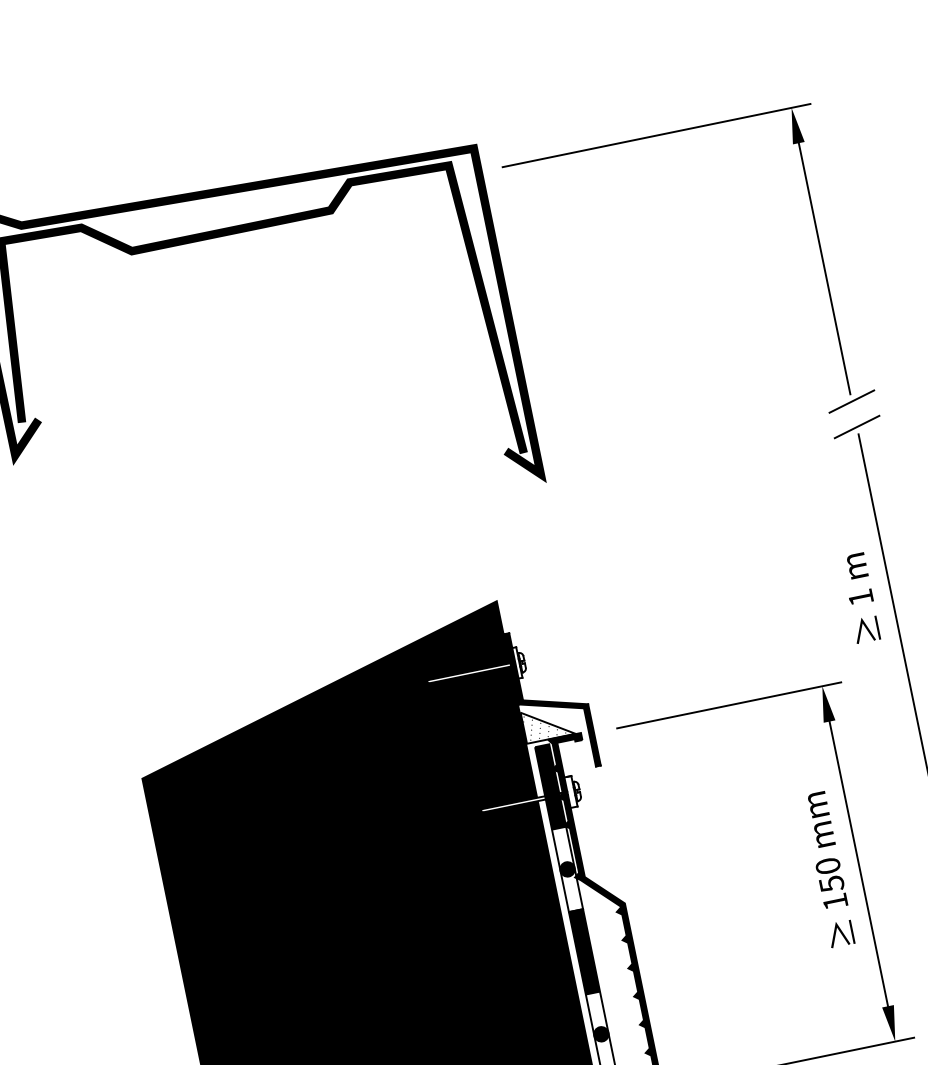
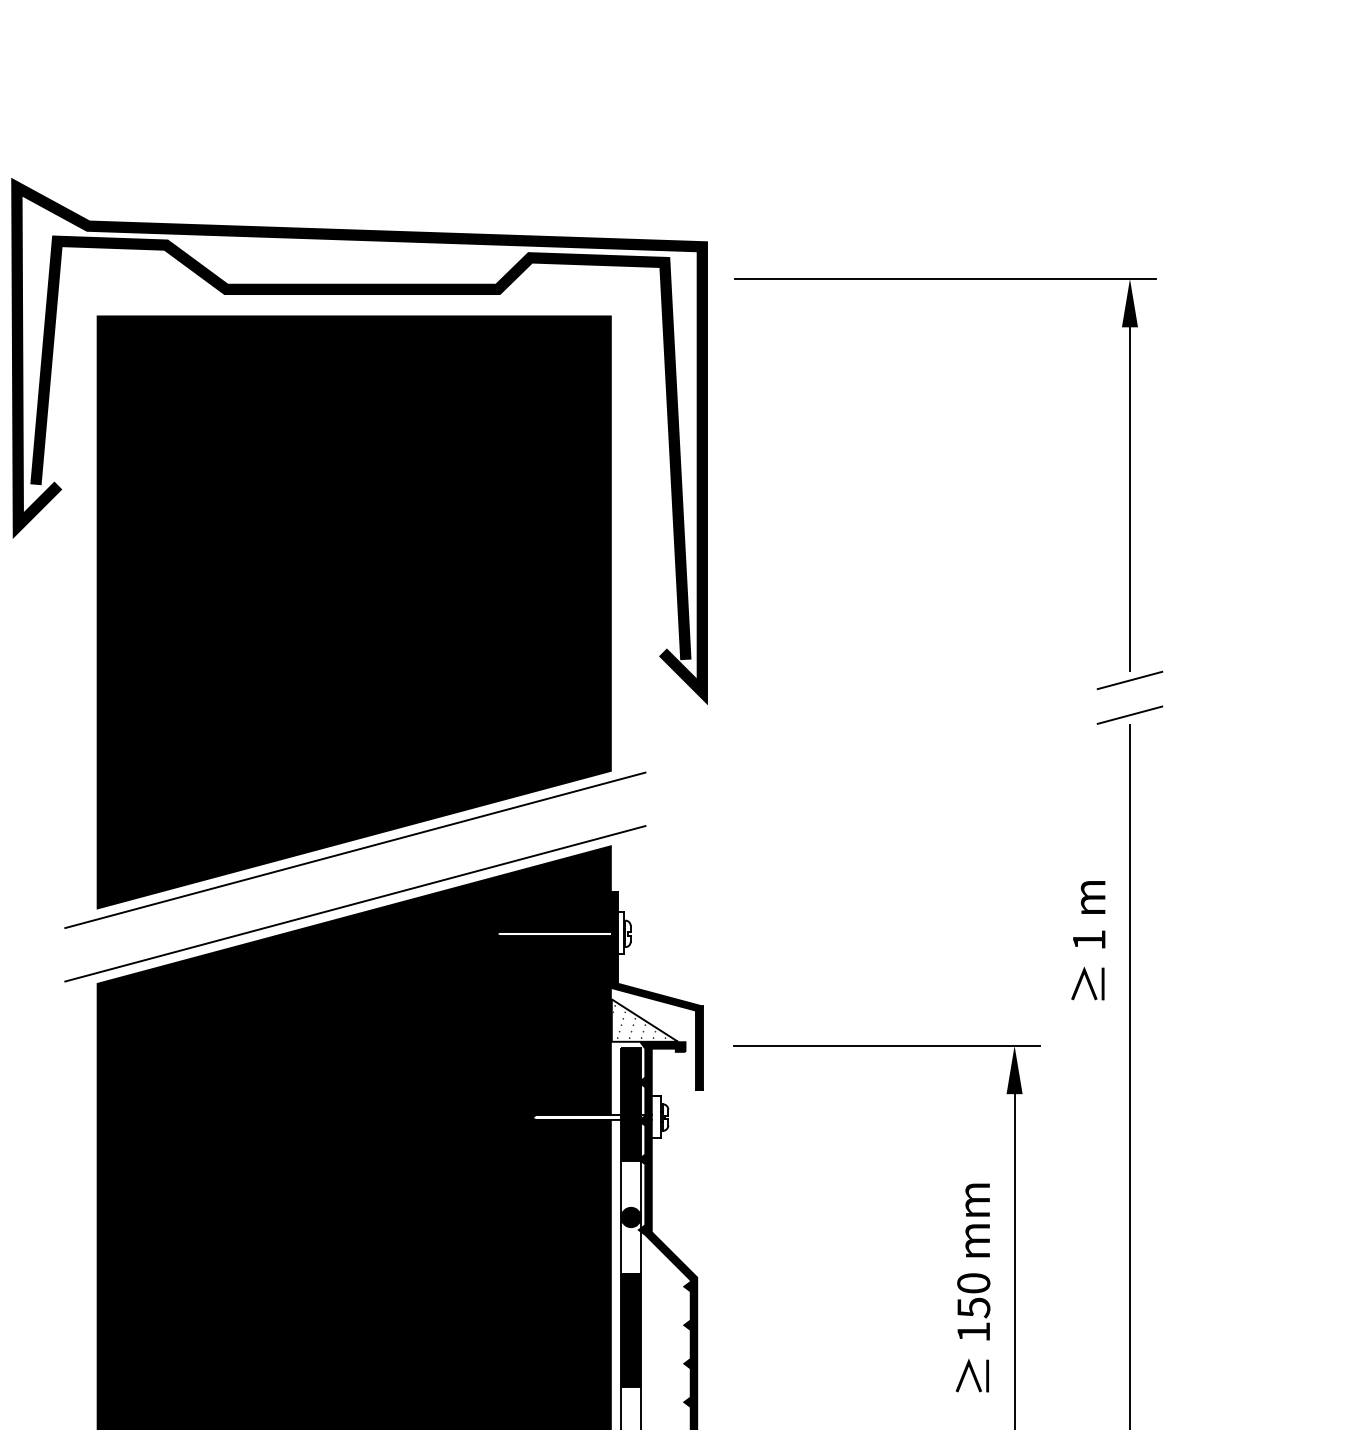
fill: (273, 468) -> (353, 612), added
line: (310, 642) -> (355, 850), added
line: (318, 681) -> (355, 903), added

